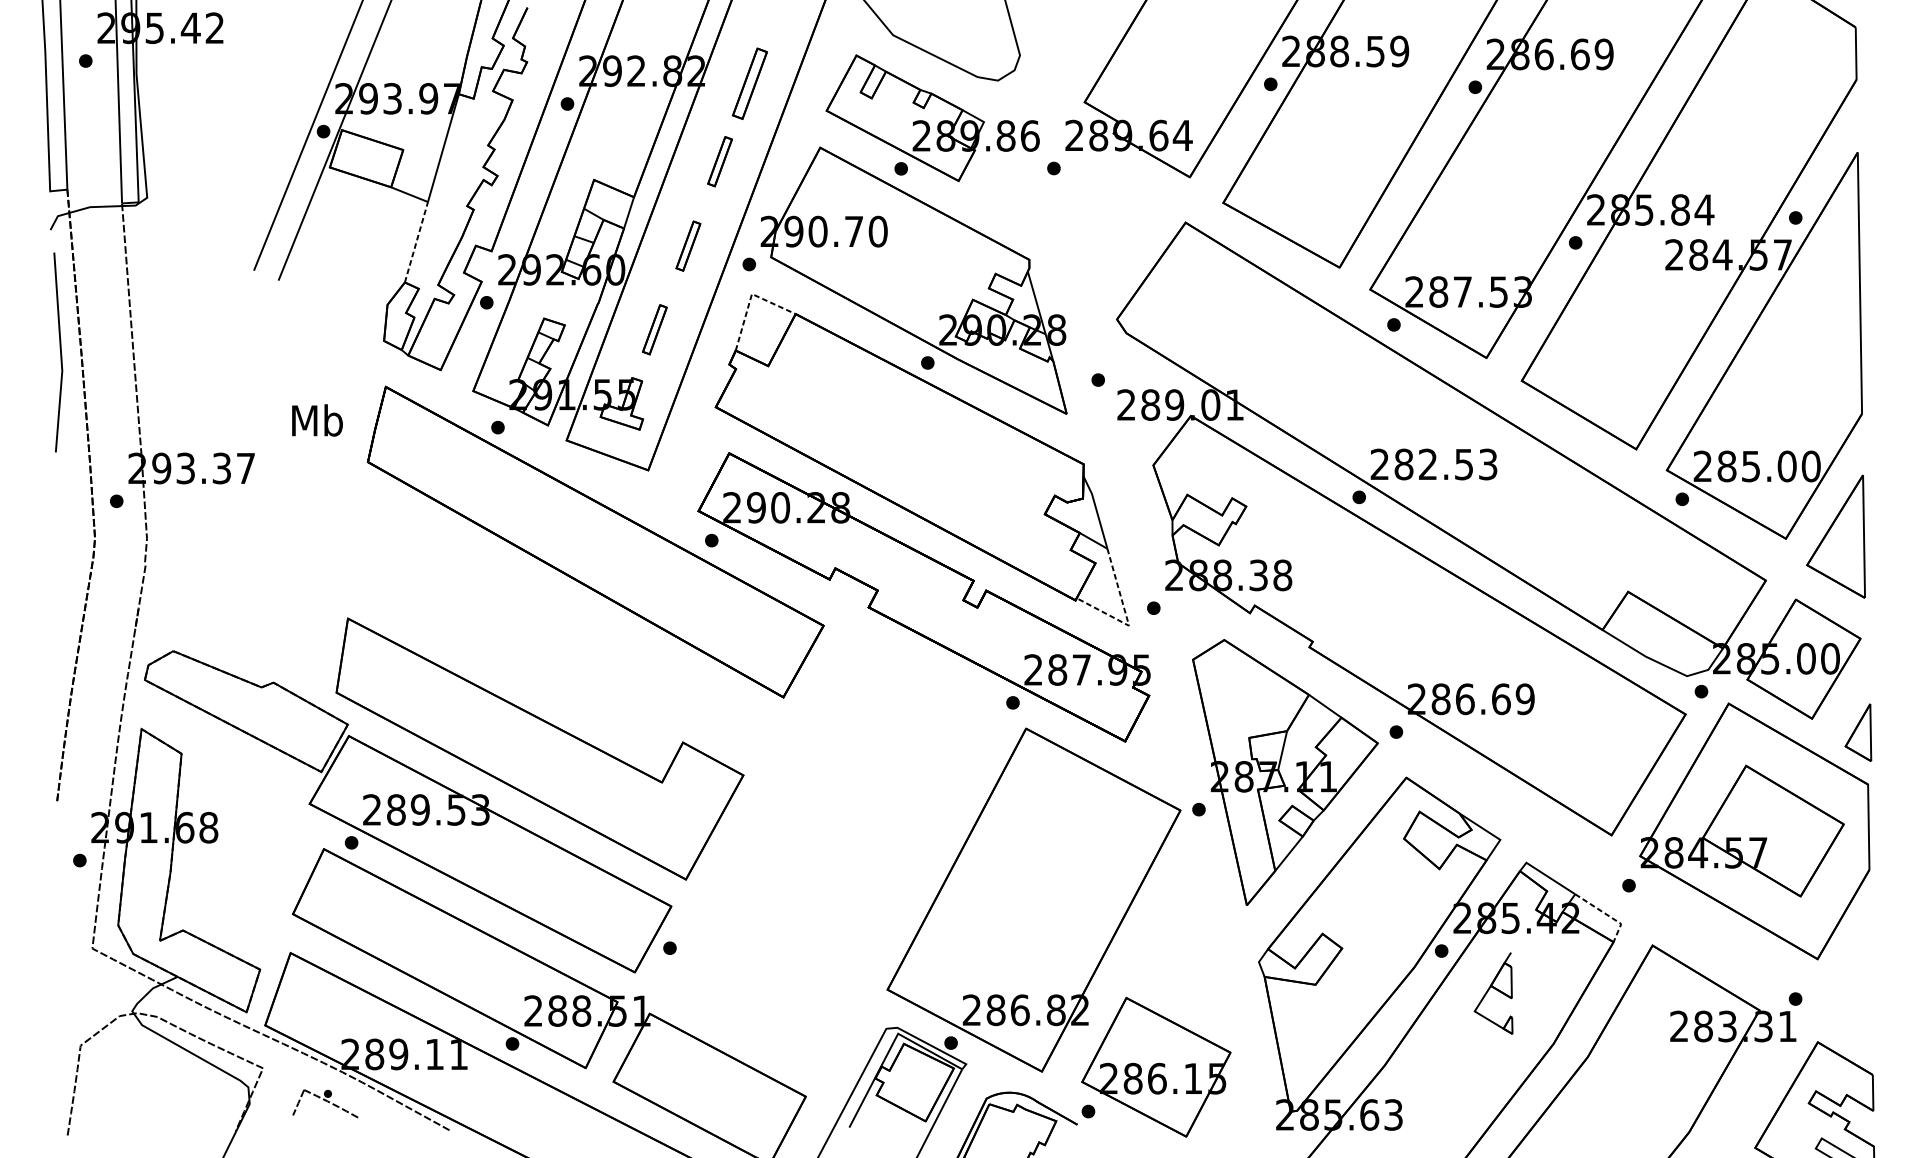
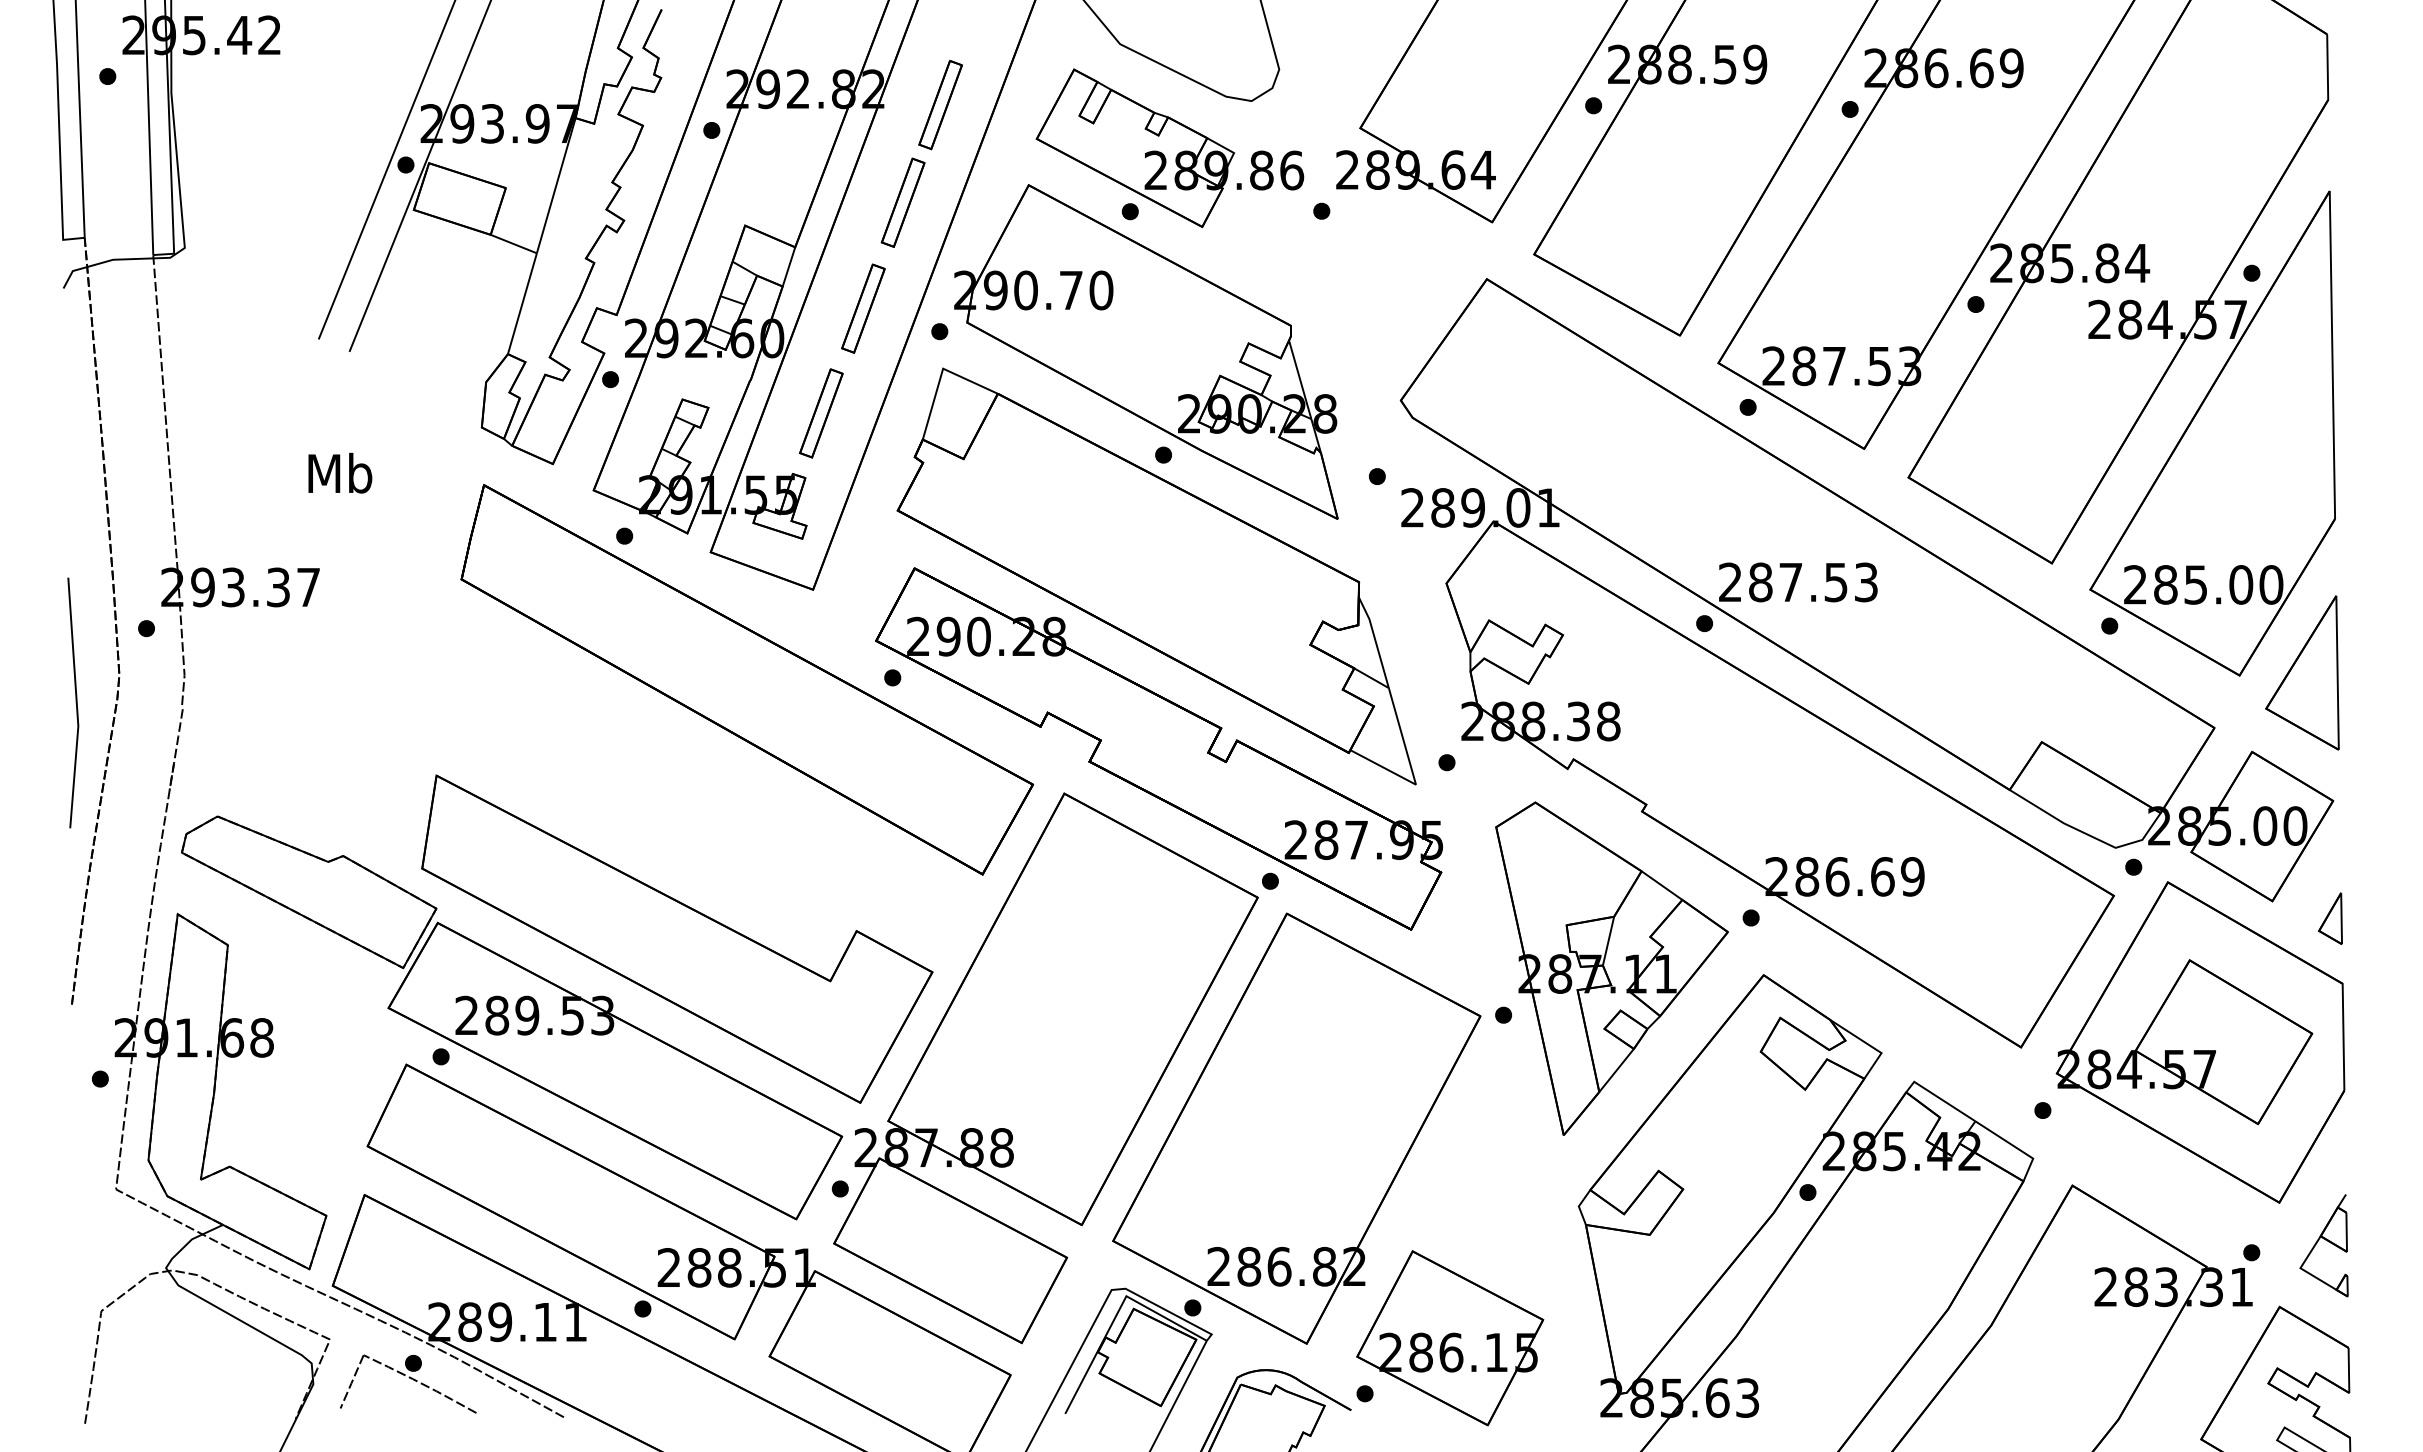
part: (719, 161) -> (902, 202), size x1.43
line: (416, 242) -> (522, 303), dashed -> solid
part: (688, 246) -> (863, 308), size x1.43
line: (750, 298) -> (941, 374), dashed -> solid
part: (654, 329) -> (821, 413), size x1.43
line: (60, 352) -> (75, 702), moved
text: (317, 419) -> (340, 472), moved
text: (1427, 463) -> (1790, 581), 282.53 -> 287.53
line: (1126, 616) -> (1412, 773), dashed -> solid
part: (1858, 732) -> (2330, 918), size x0.71
part: (833, 852) -> (1045, 1068), added
line: (1607, 915) -> (2015, 1147), dashed -> solid
part: (1493, 993) -> (2323, 1245), moved
part: (325, 1103) -> (408, 1383), size x1.67

